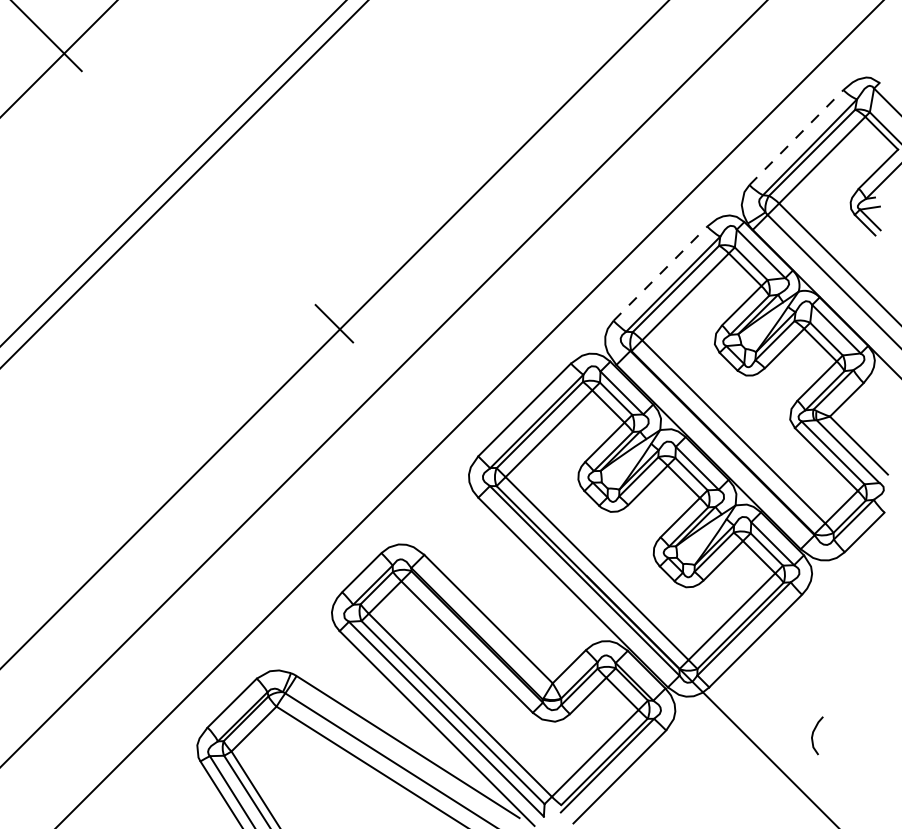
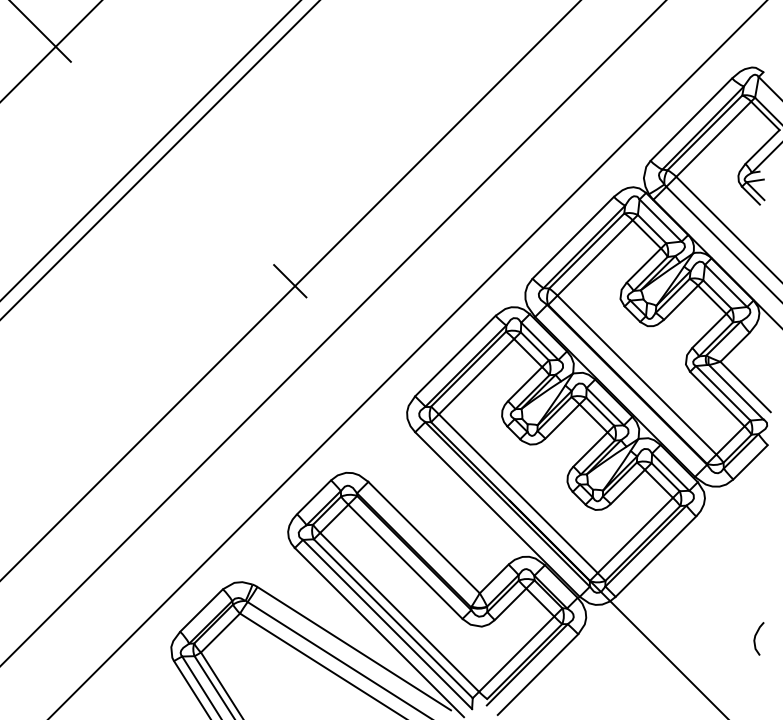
line: (796, 137) -> (691, 119), dashed -> solid
line: (660, 273) -> (573, 237), dashed -> solid
curve: (813, 735) -> (755, 638), moved

